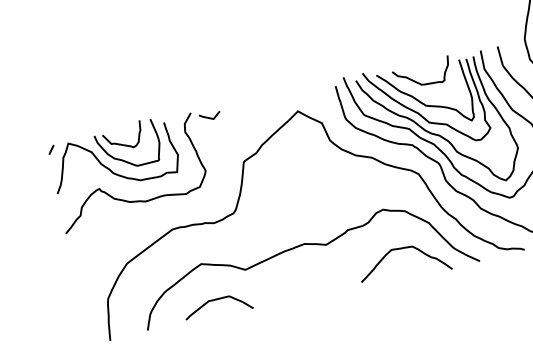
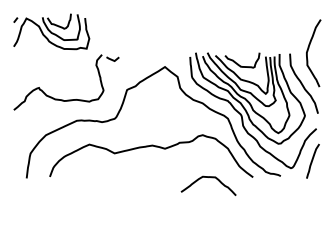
part: (113, 156) -> (51, 31), moved
curve: (406, 249) -> (211, 178), moved
curve: (216, 301) -> (93, 168), removed

